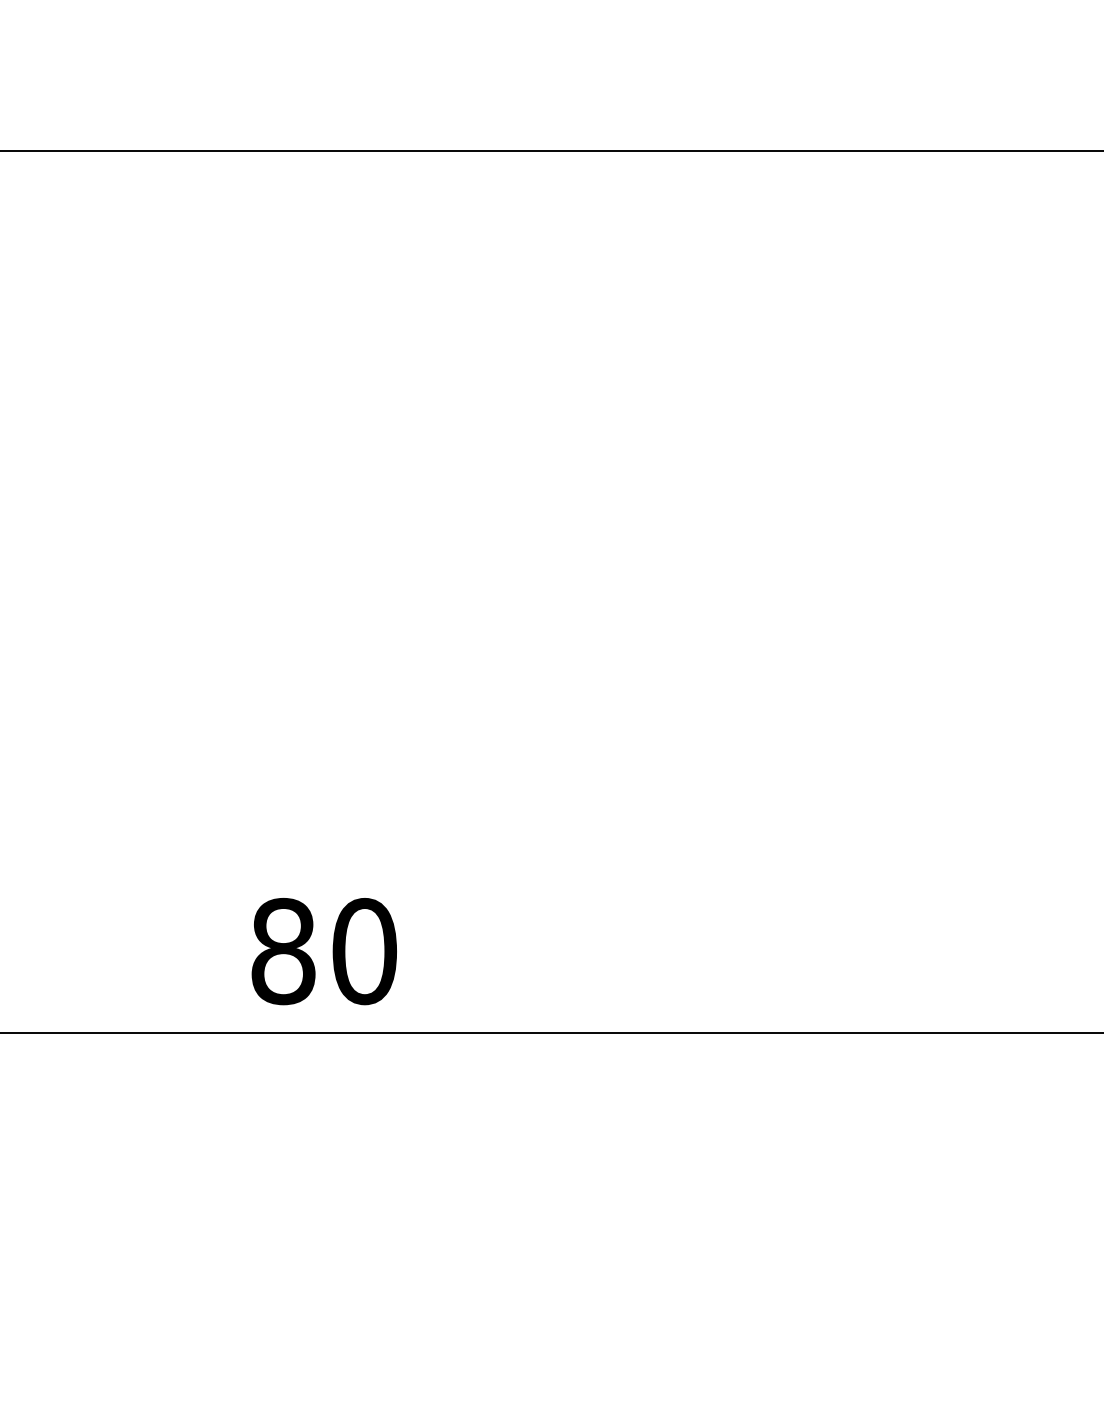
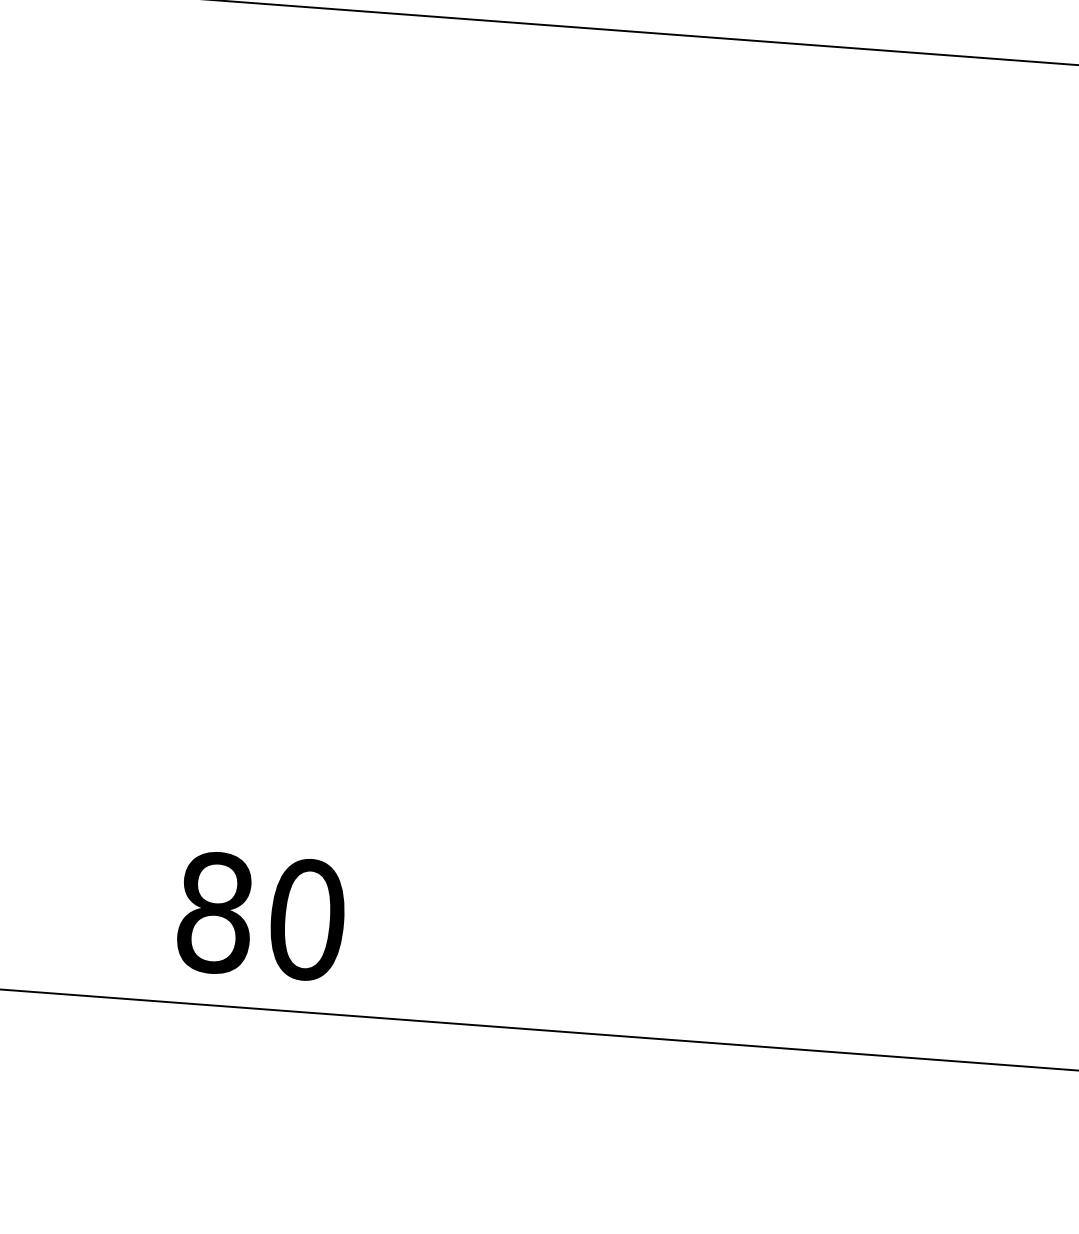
text: (323, 951) -> (260, 916), moved

